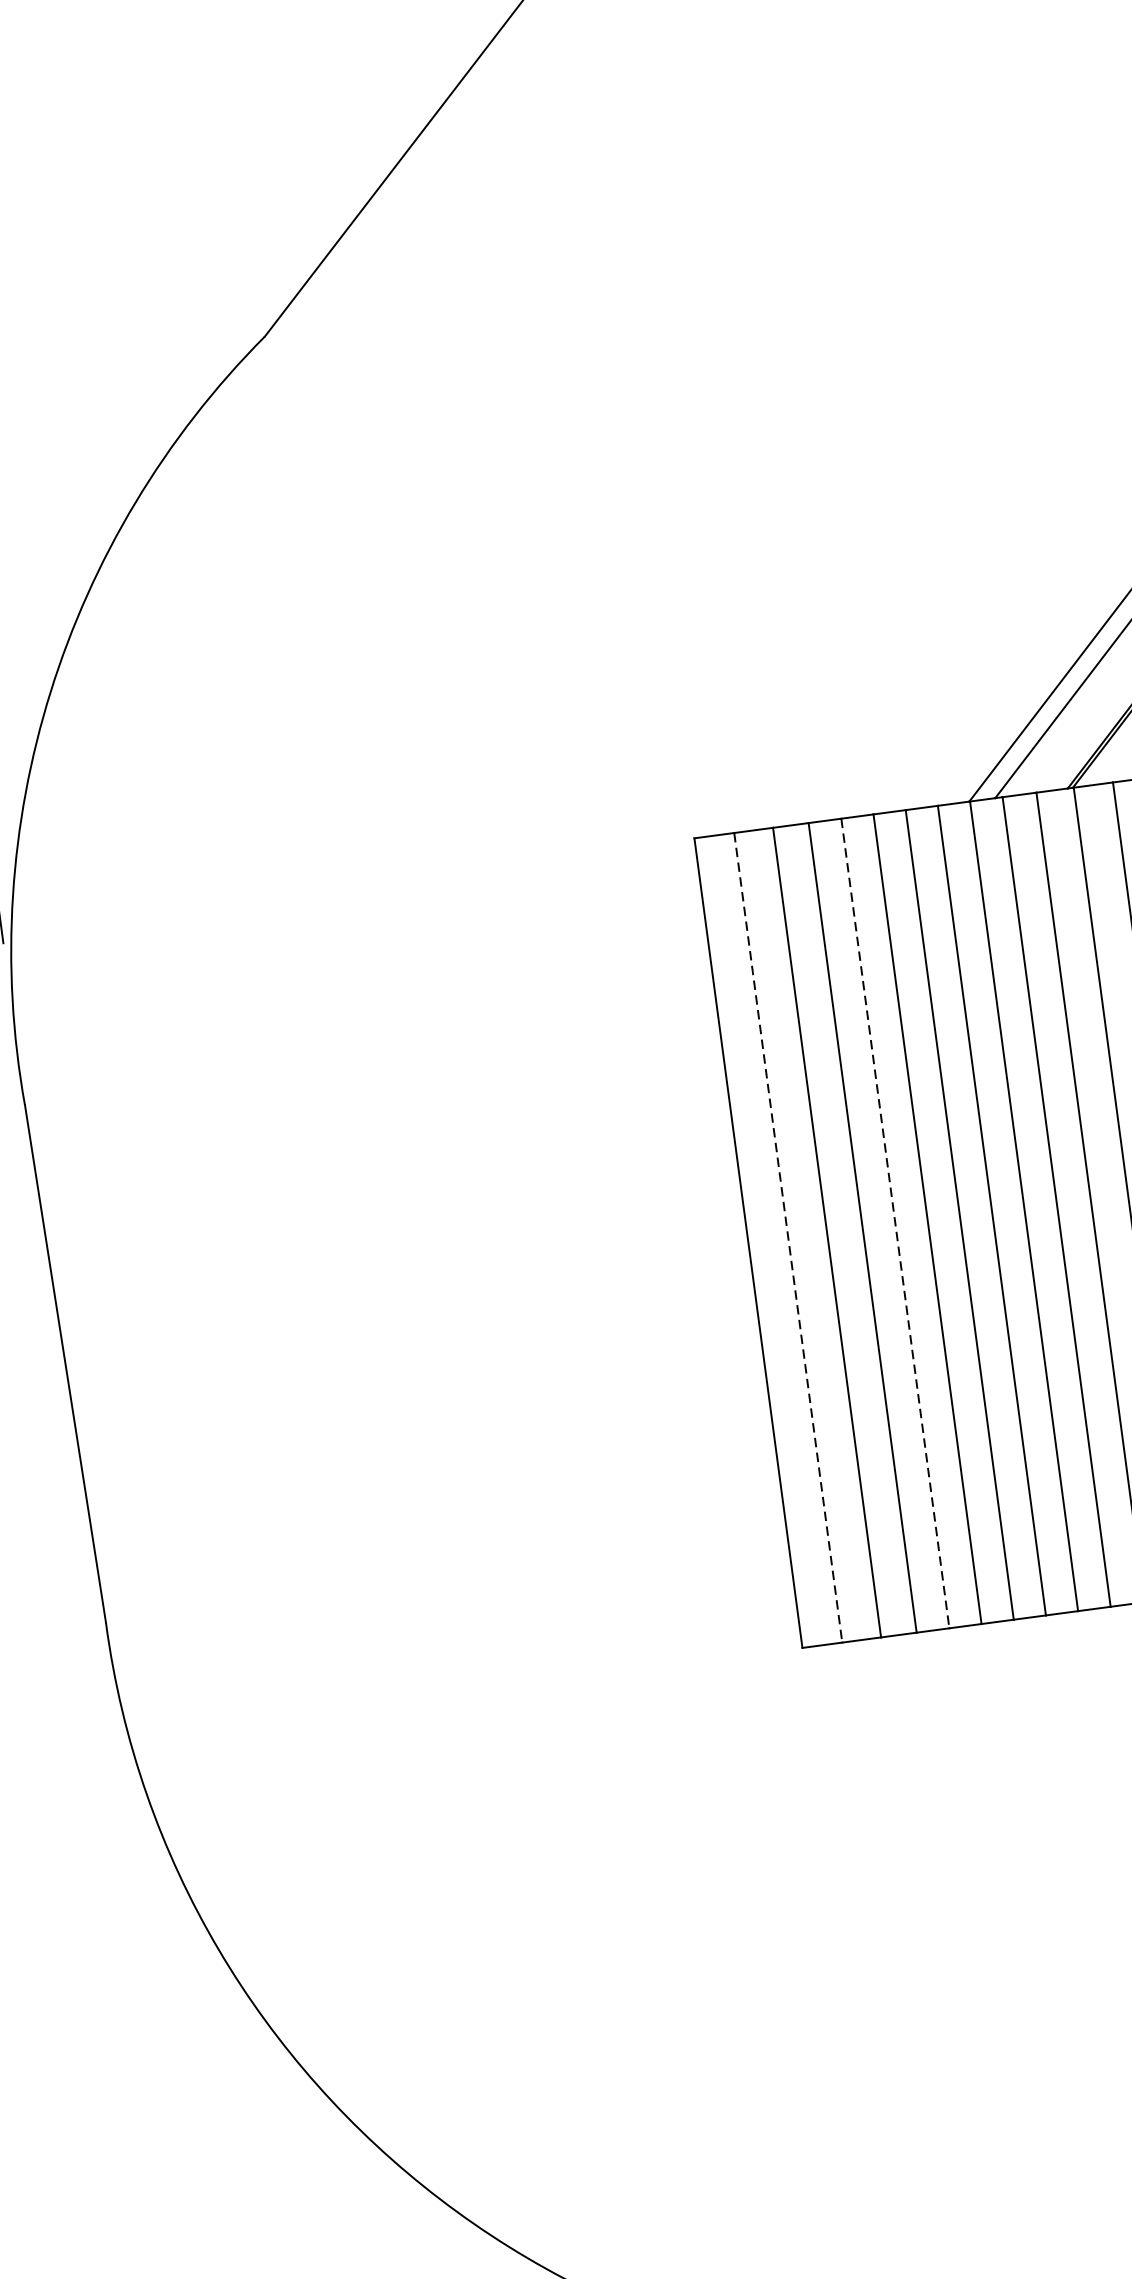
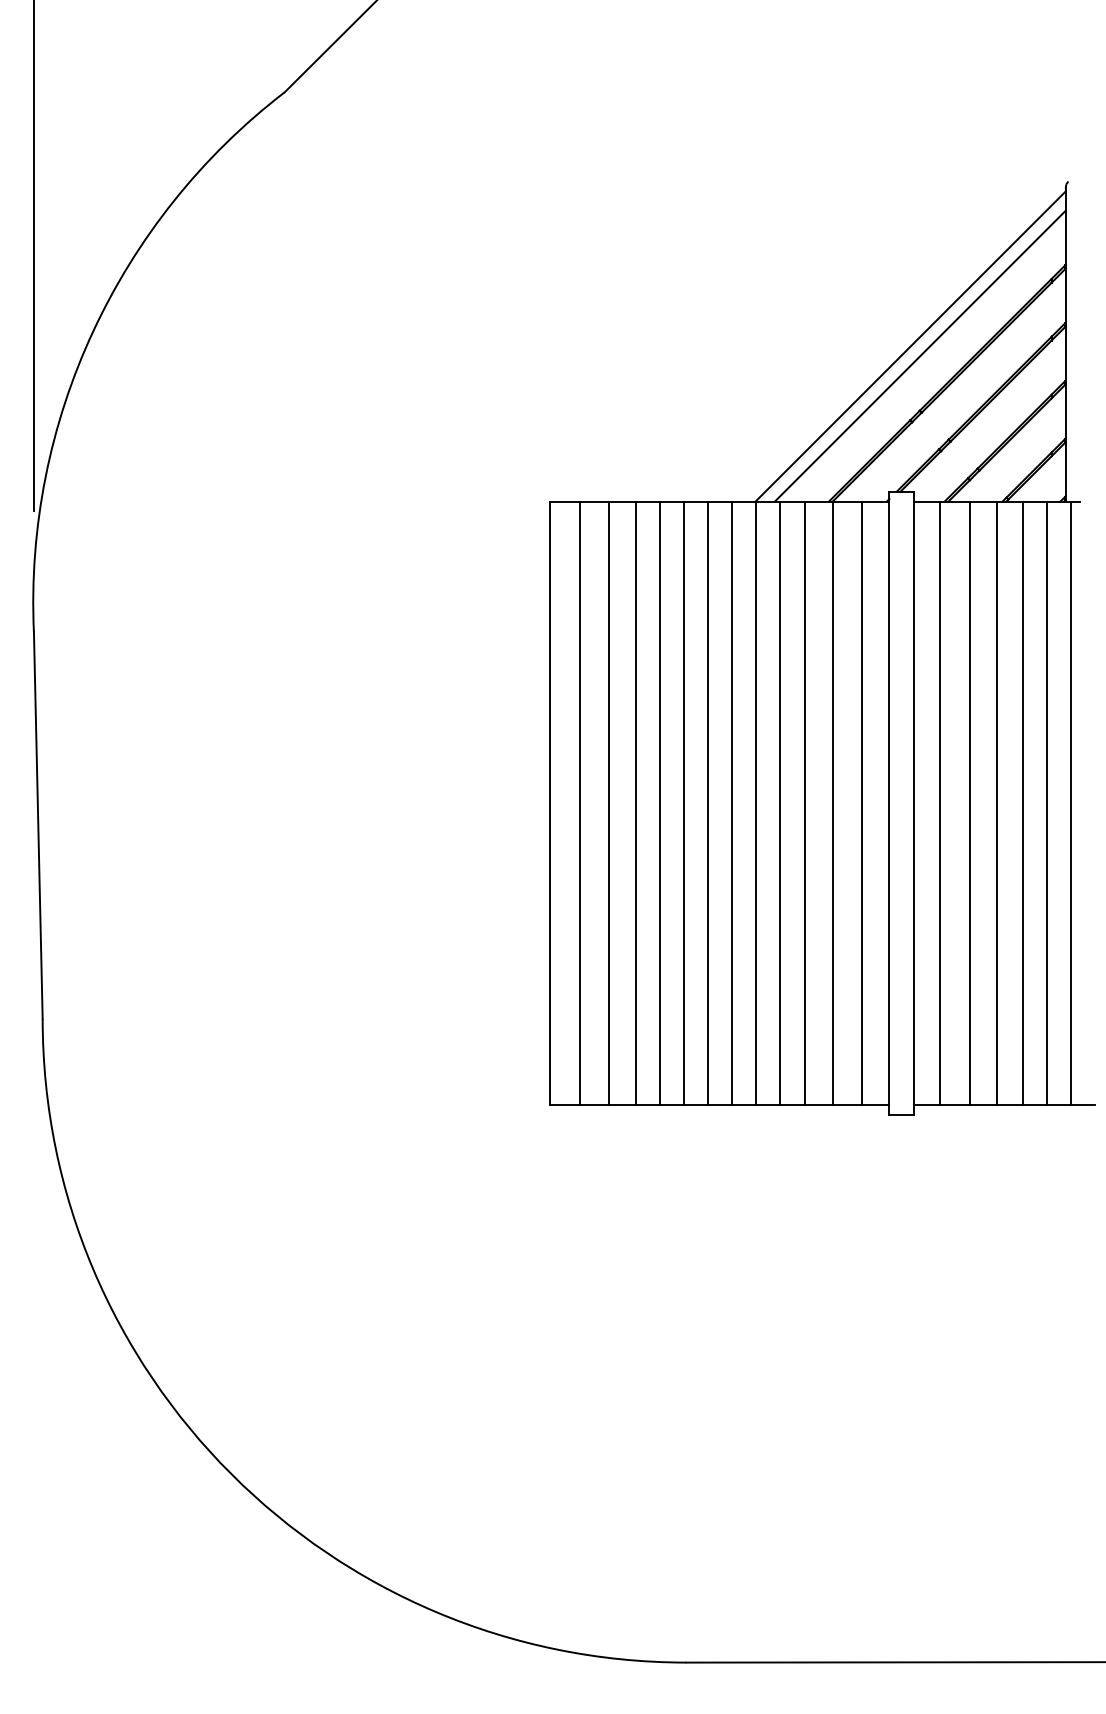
line: (894, 1223) -> (659, 803), dashed -> solid
line: (788, 1237) -> (580, 803), dashed -> solid

